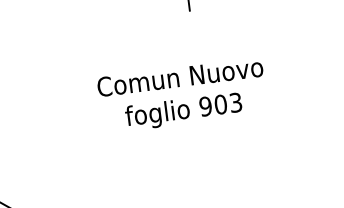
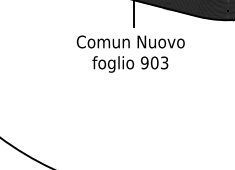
text: (182, 94) -> (130, 53), moved

